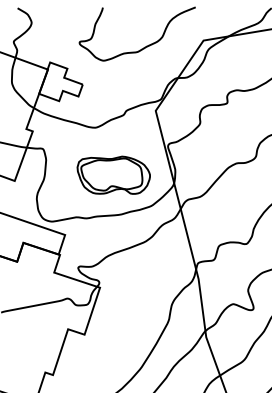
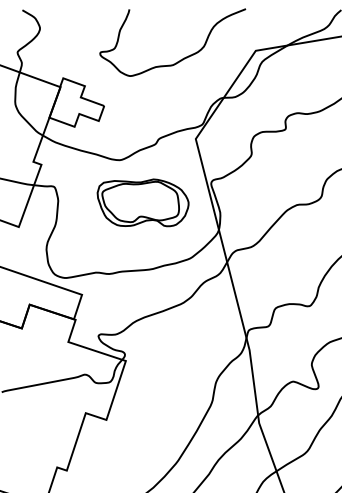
part: (113, 174) -> (142, 202), moved

